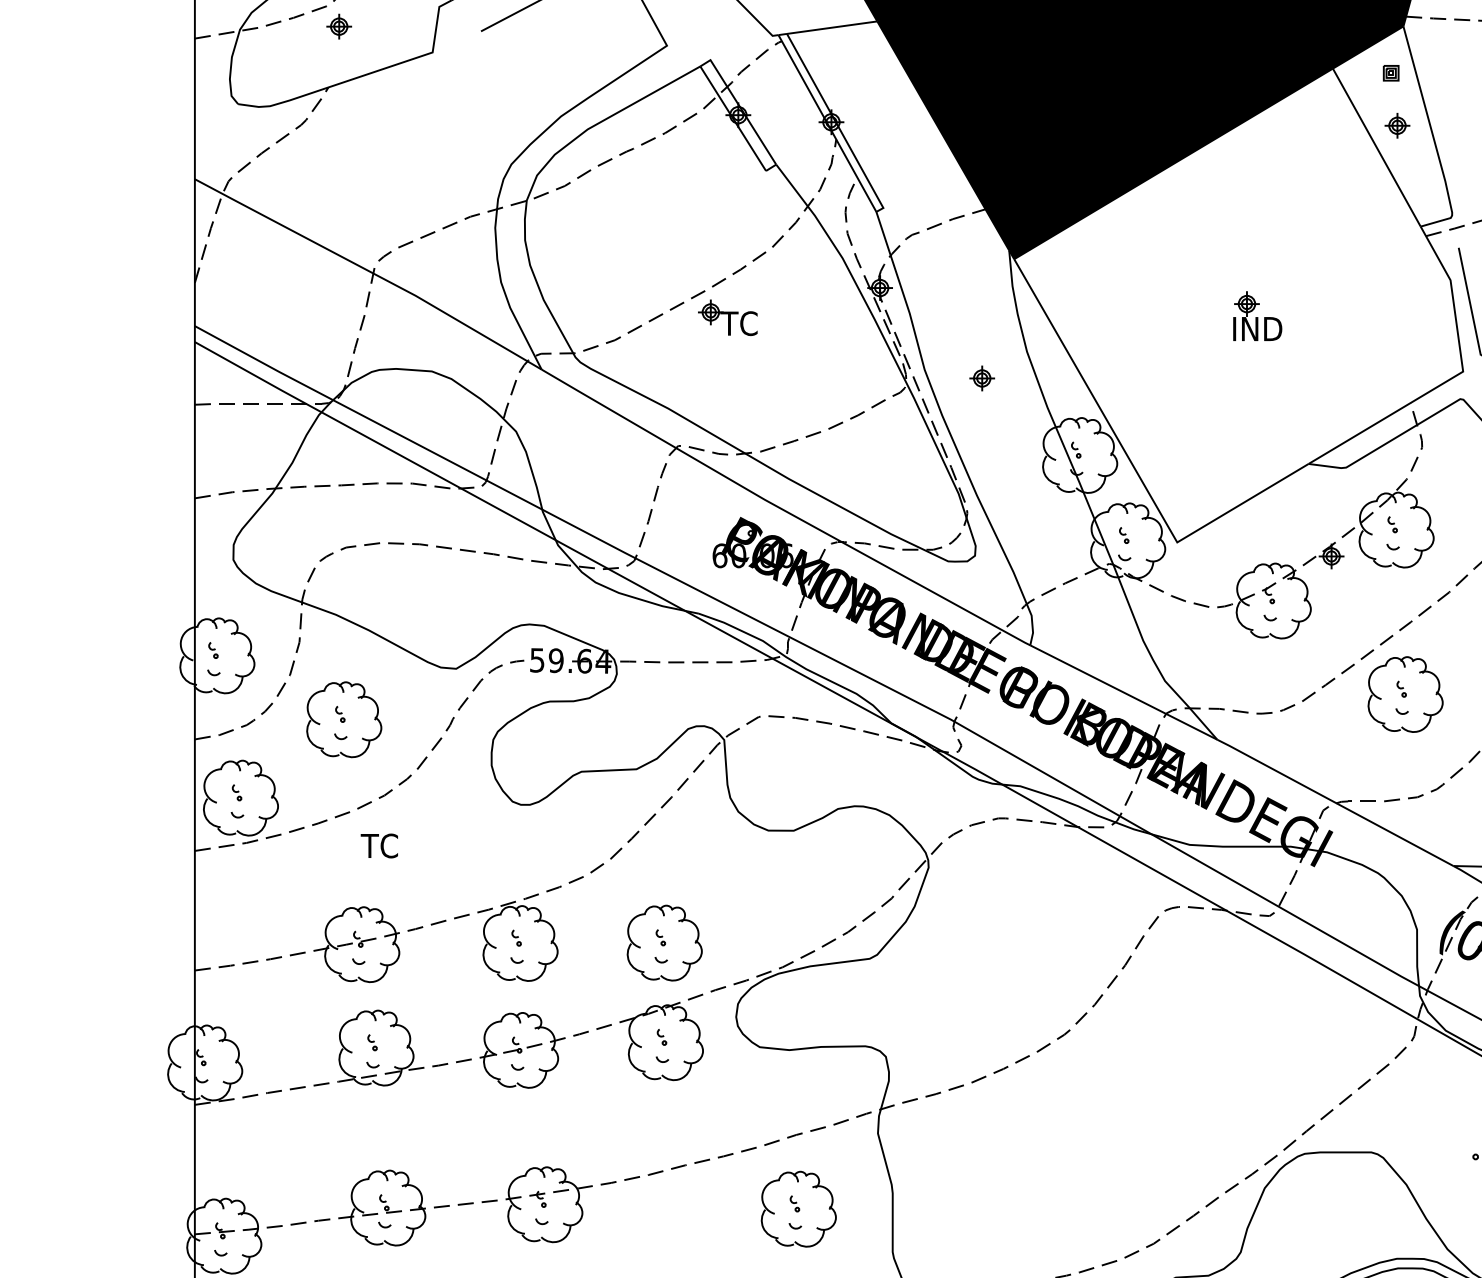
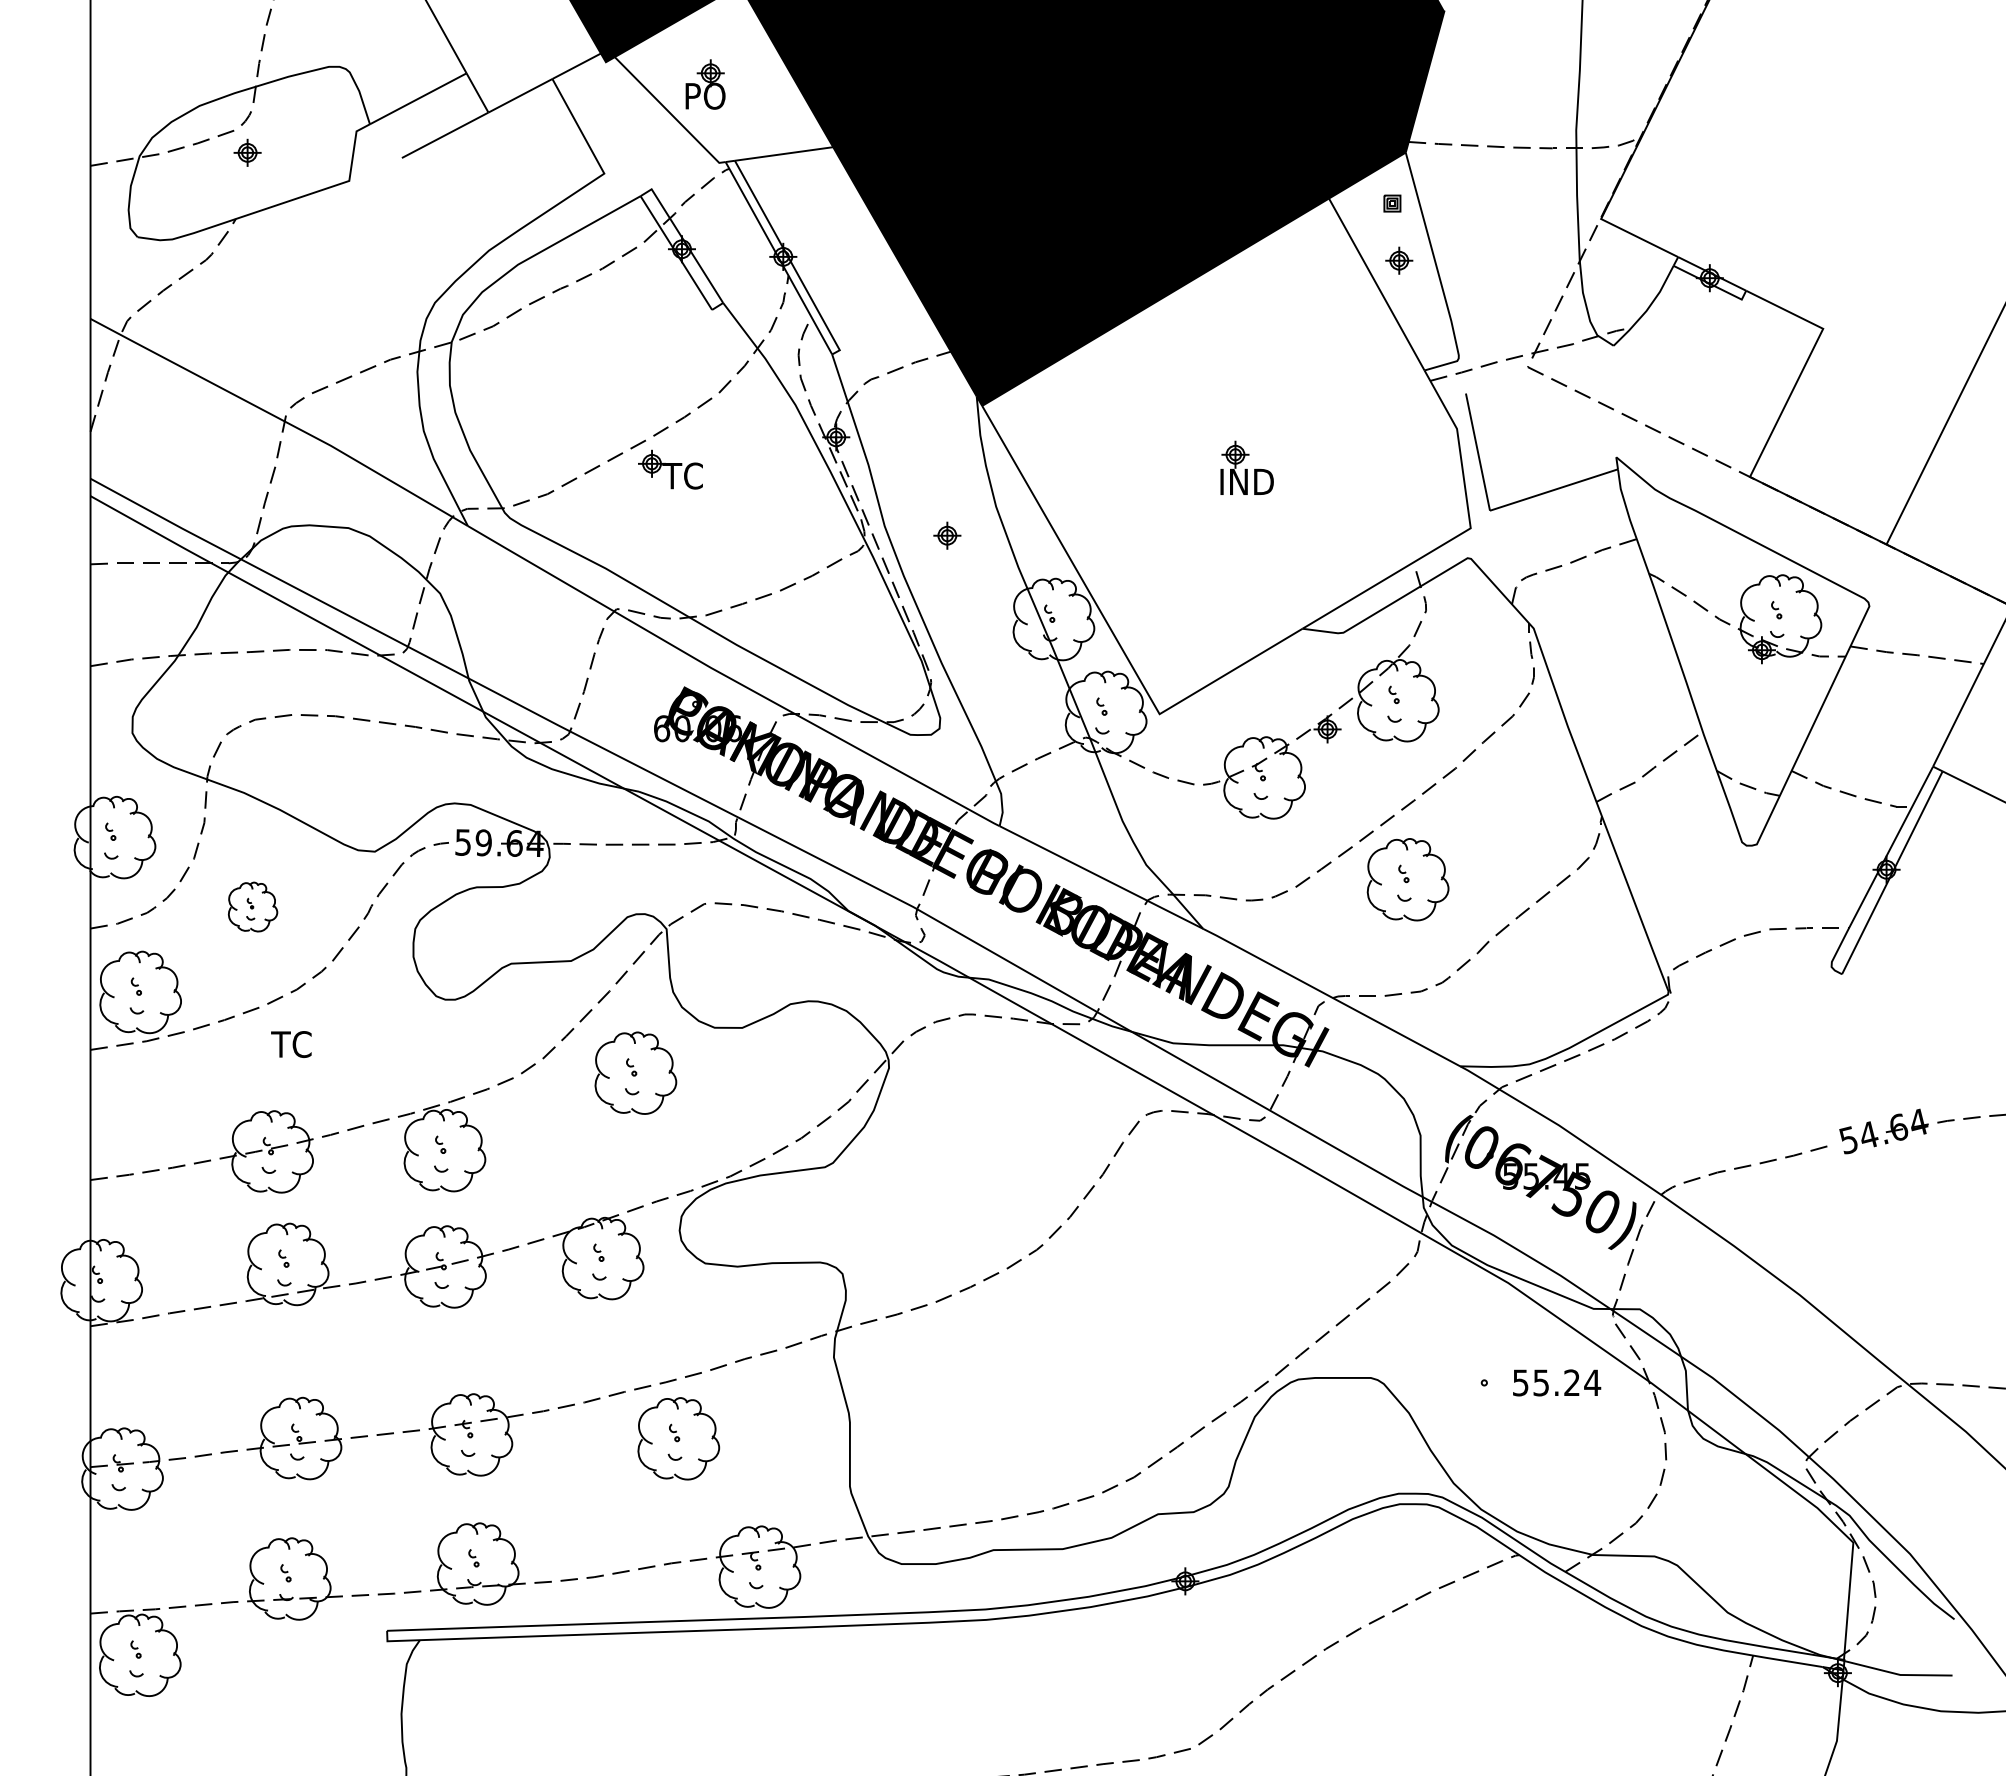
part: (343, 719) -> (252, 906), size x0.6
part: (664, 942) -> (635, 1072), moved
part: (798, 1208) -> (678, 1438), moved

